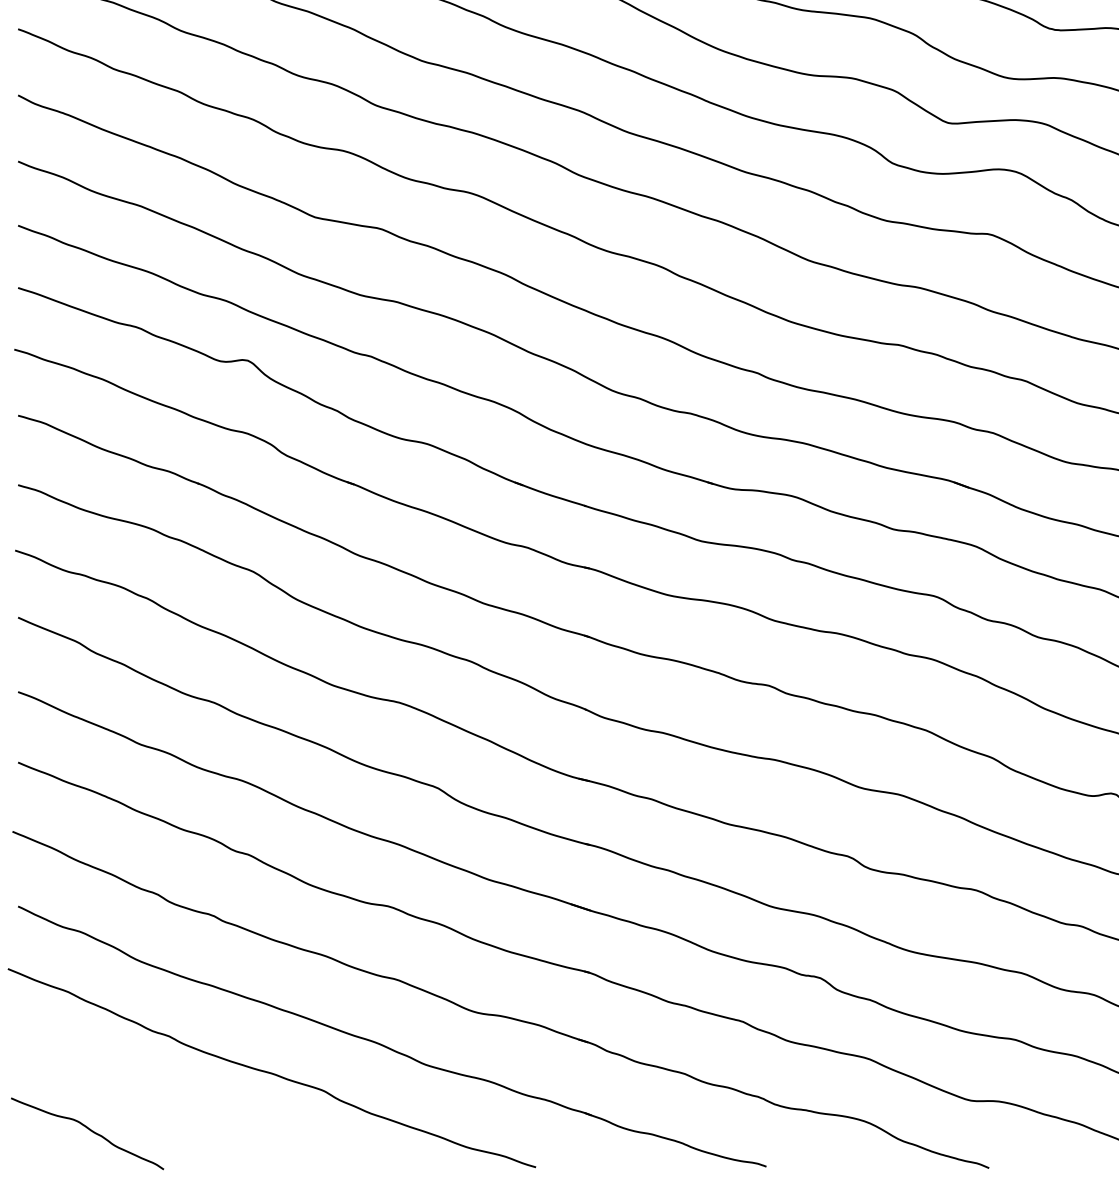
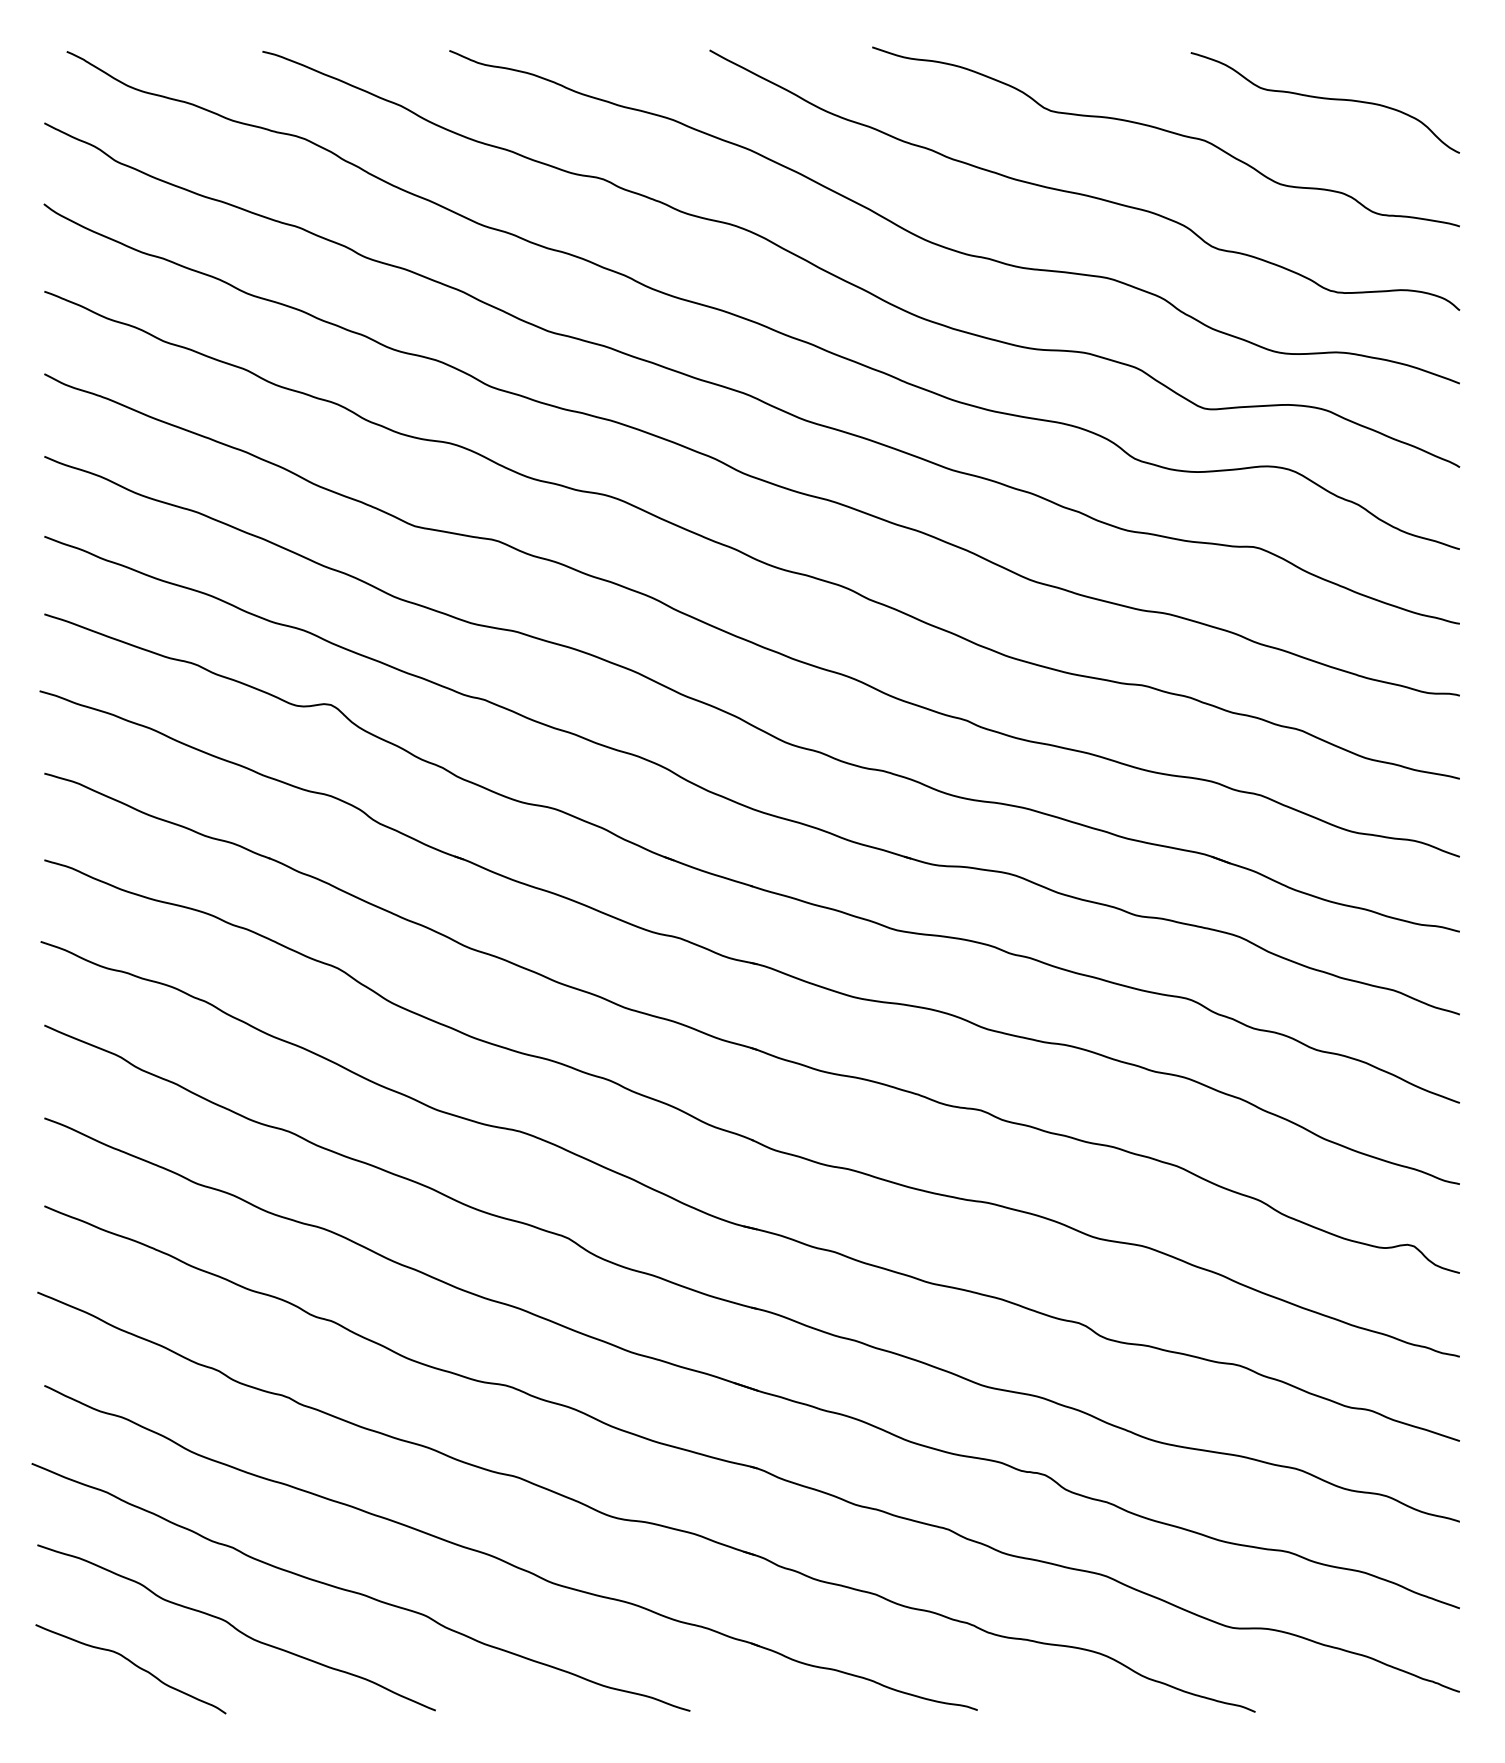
curve: (171, 1100) -> (235, 1627), added

